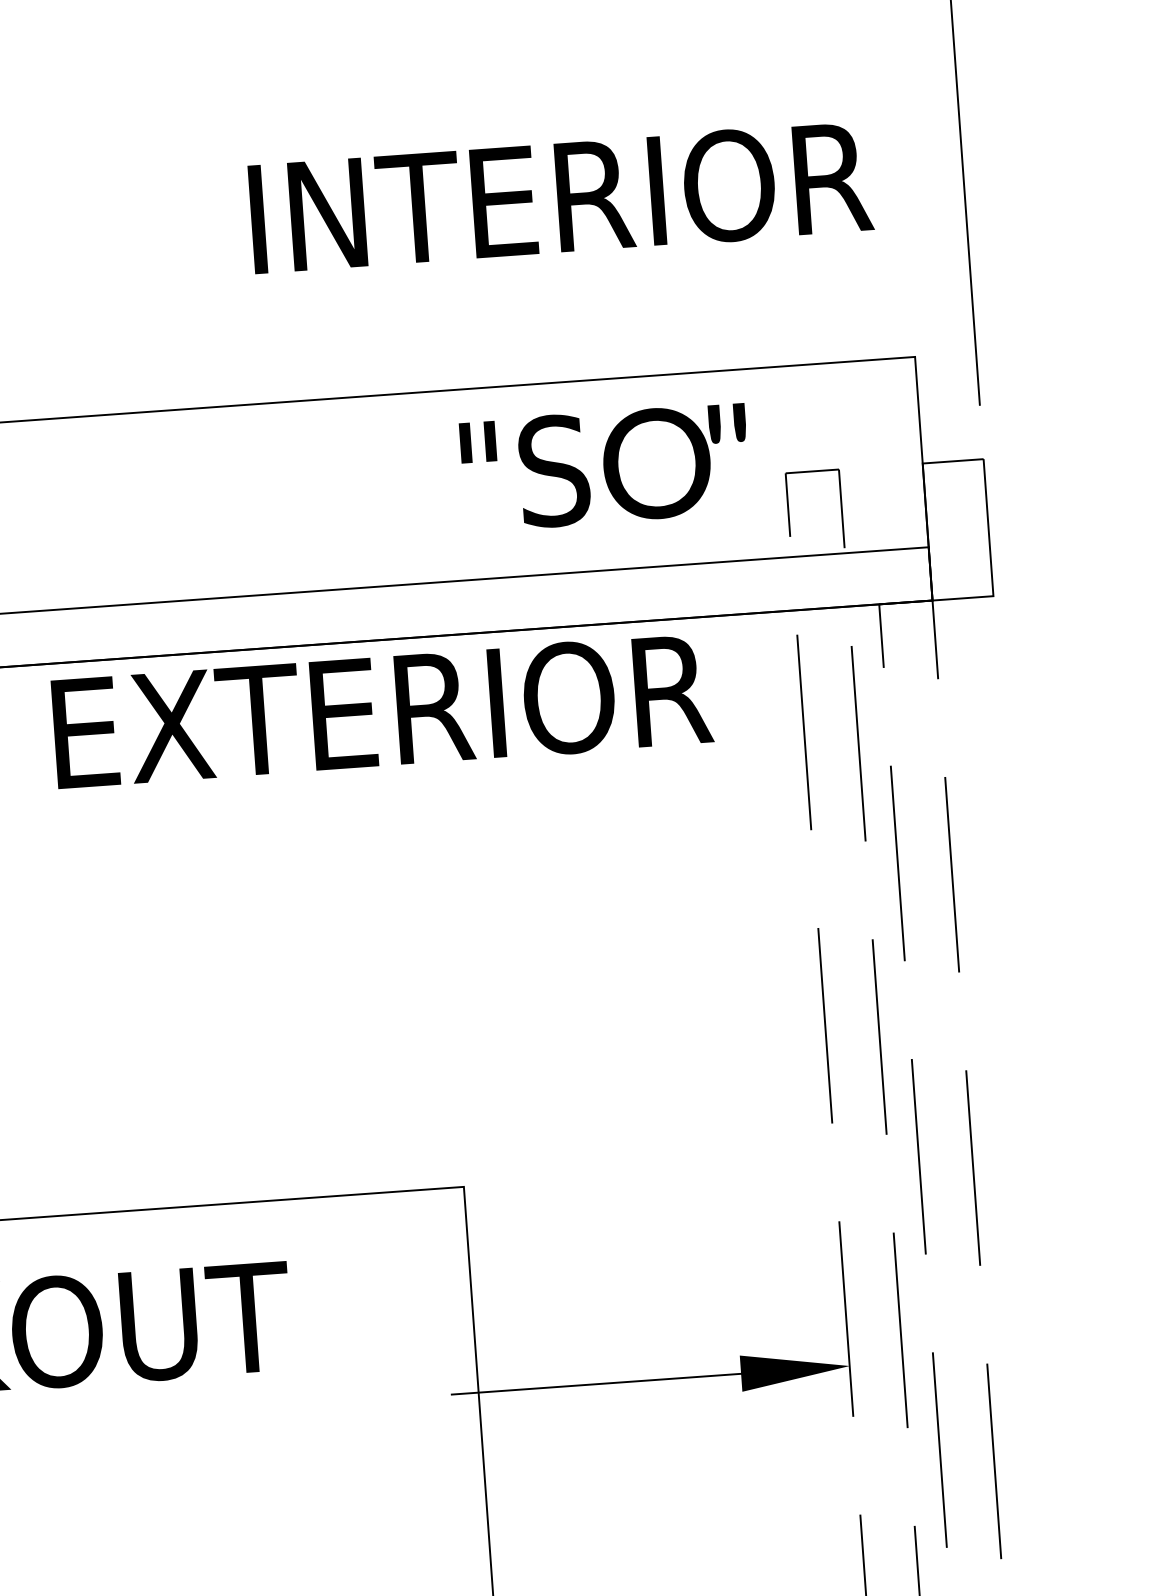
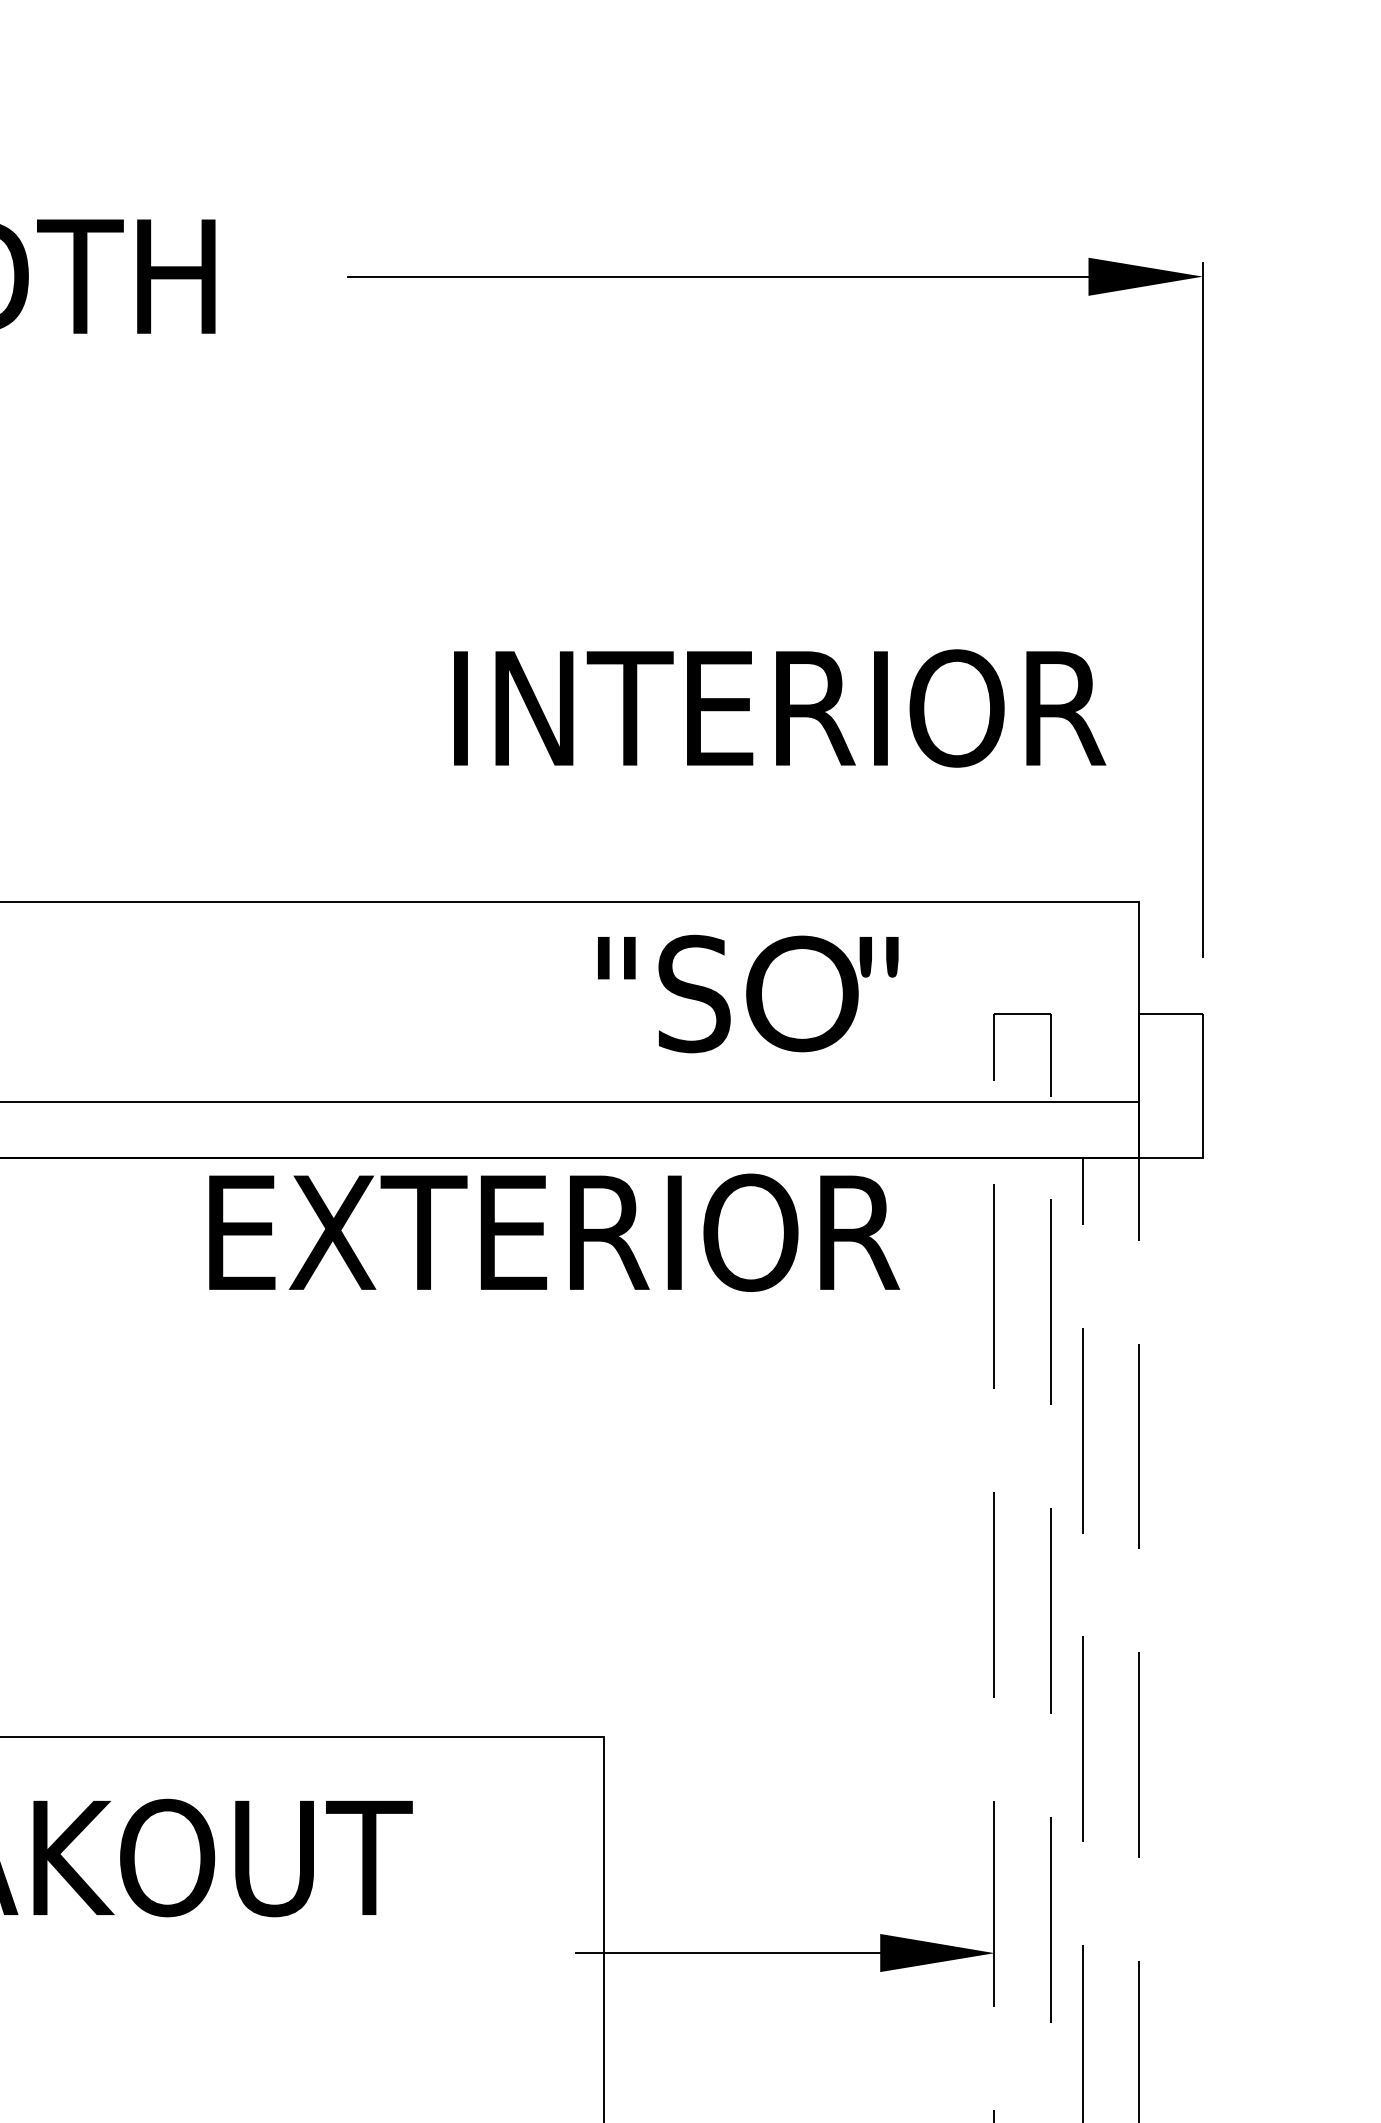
text: (605, 466) -> (748, 993), moved

